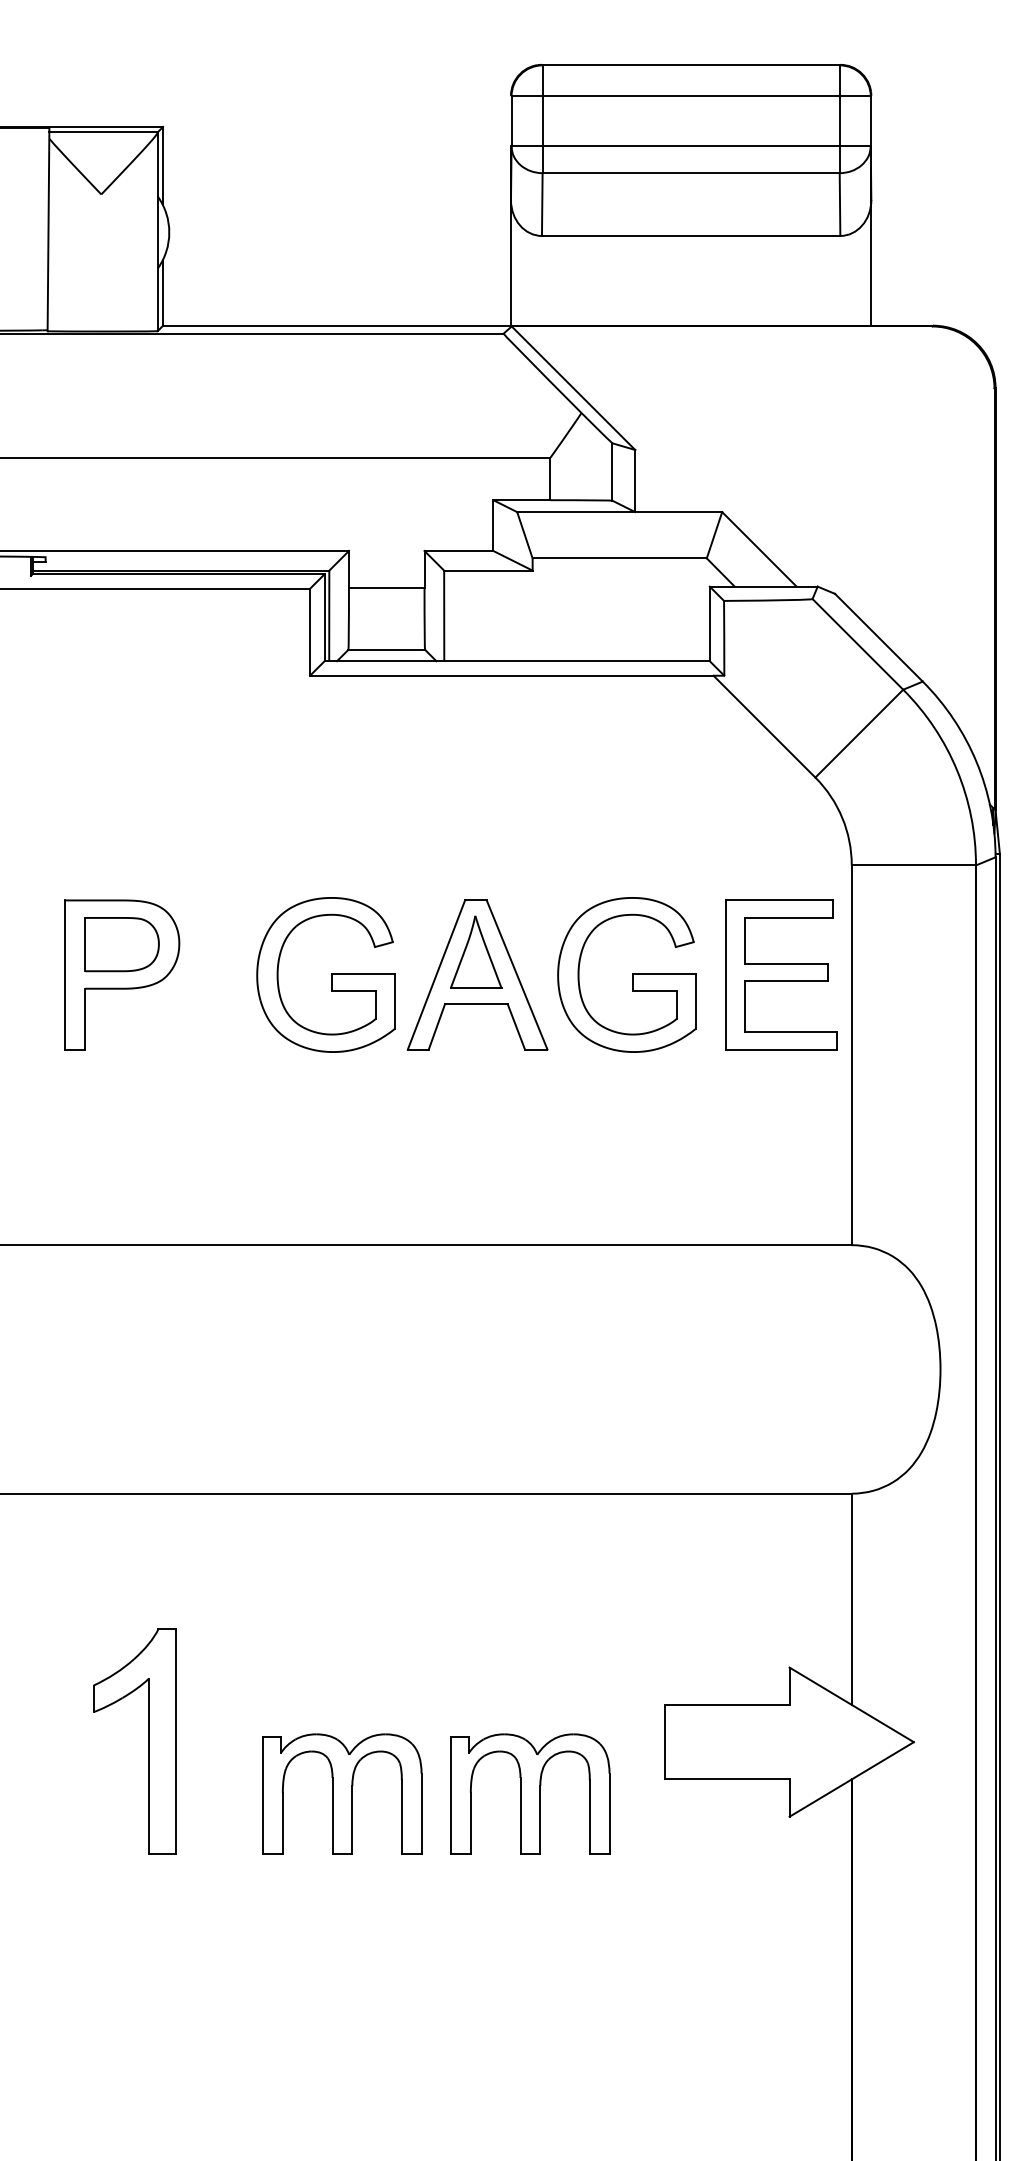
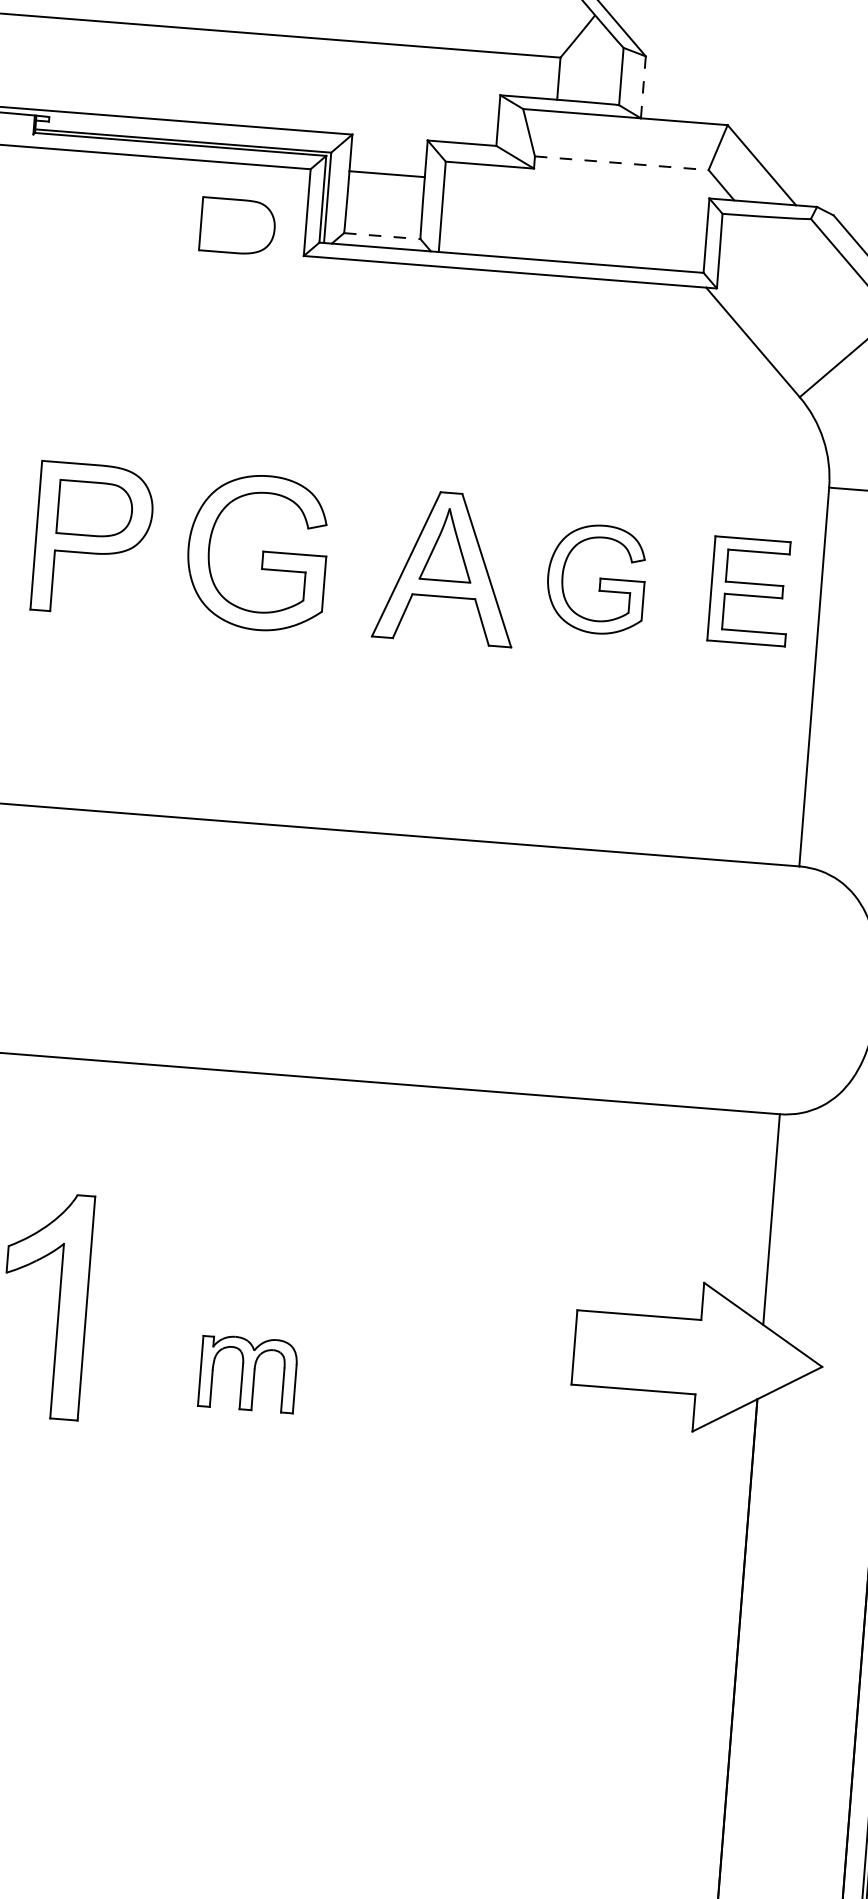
line: (635, 481) -> (643, 87), solid -> dashed
line: (620, 558) -> (622, 163), solid -> dashed
line: (387, 649) -> (383, 235), solid -> dashed
part: (241, 651) -> (237, 226), added
part: (325, 974) -> (256, 552), moved
part: (626, 974) -> (595, 578), size x0.7
part: (781, 974) -> (750, 590), size x0.7
part: (342, 1793) -> (248, 1373), size x0.6
part: (530, 1793) -> (435, 1388), removed

